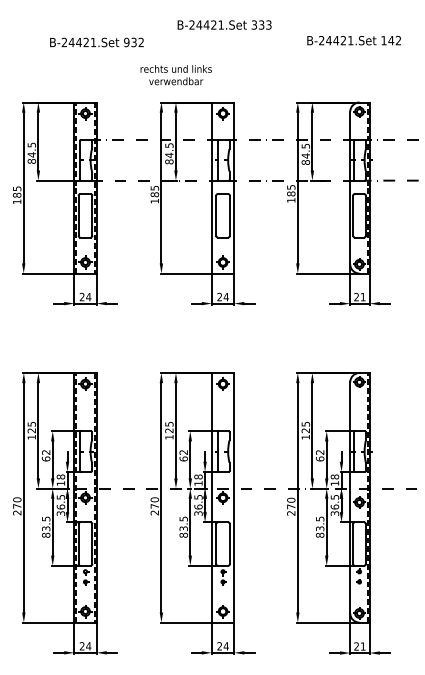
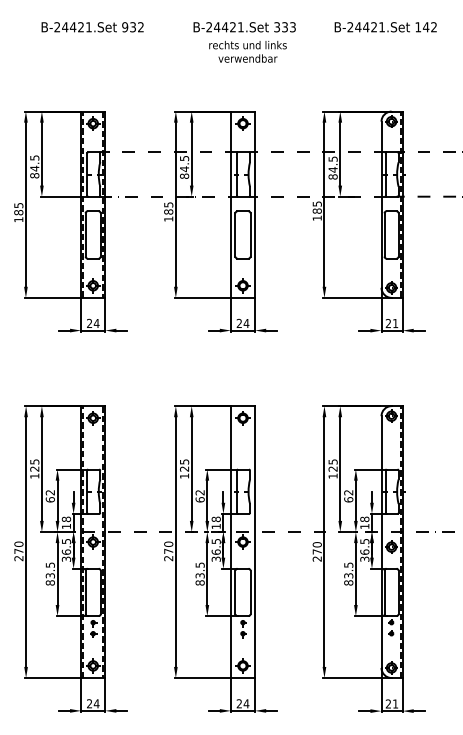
text: (353, 40) -> (385, 27), moved
text: (96, 42) -> (92, 27), moved
text: (175, 74) -> (247, 51), moved

